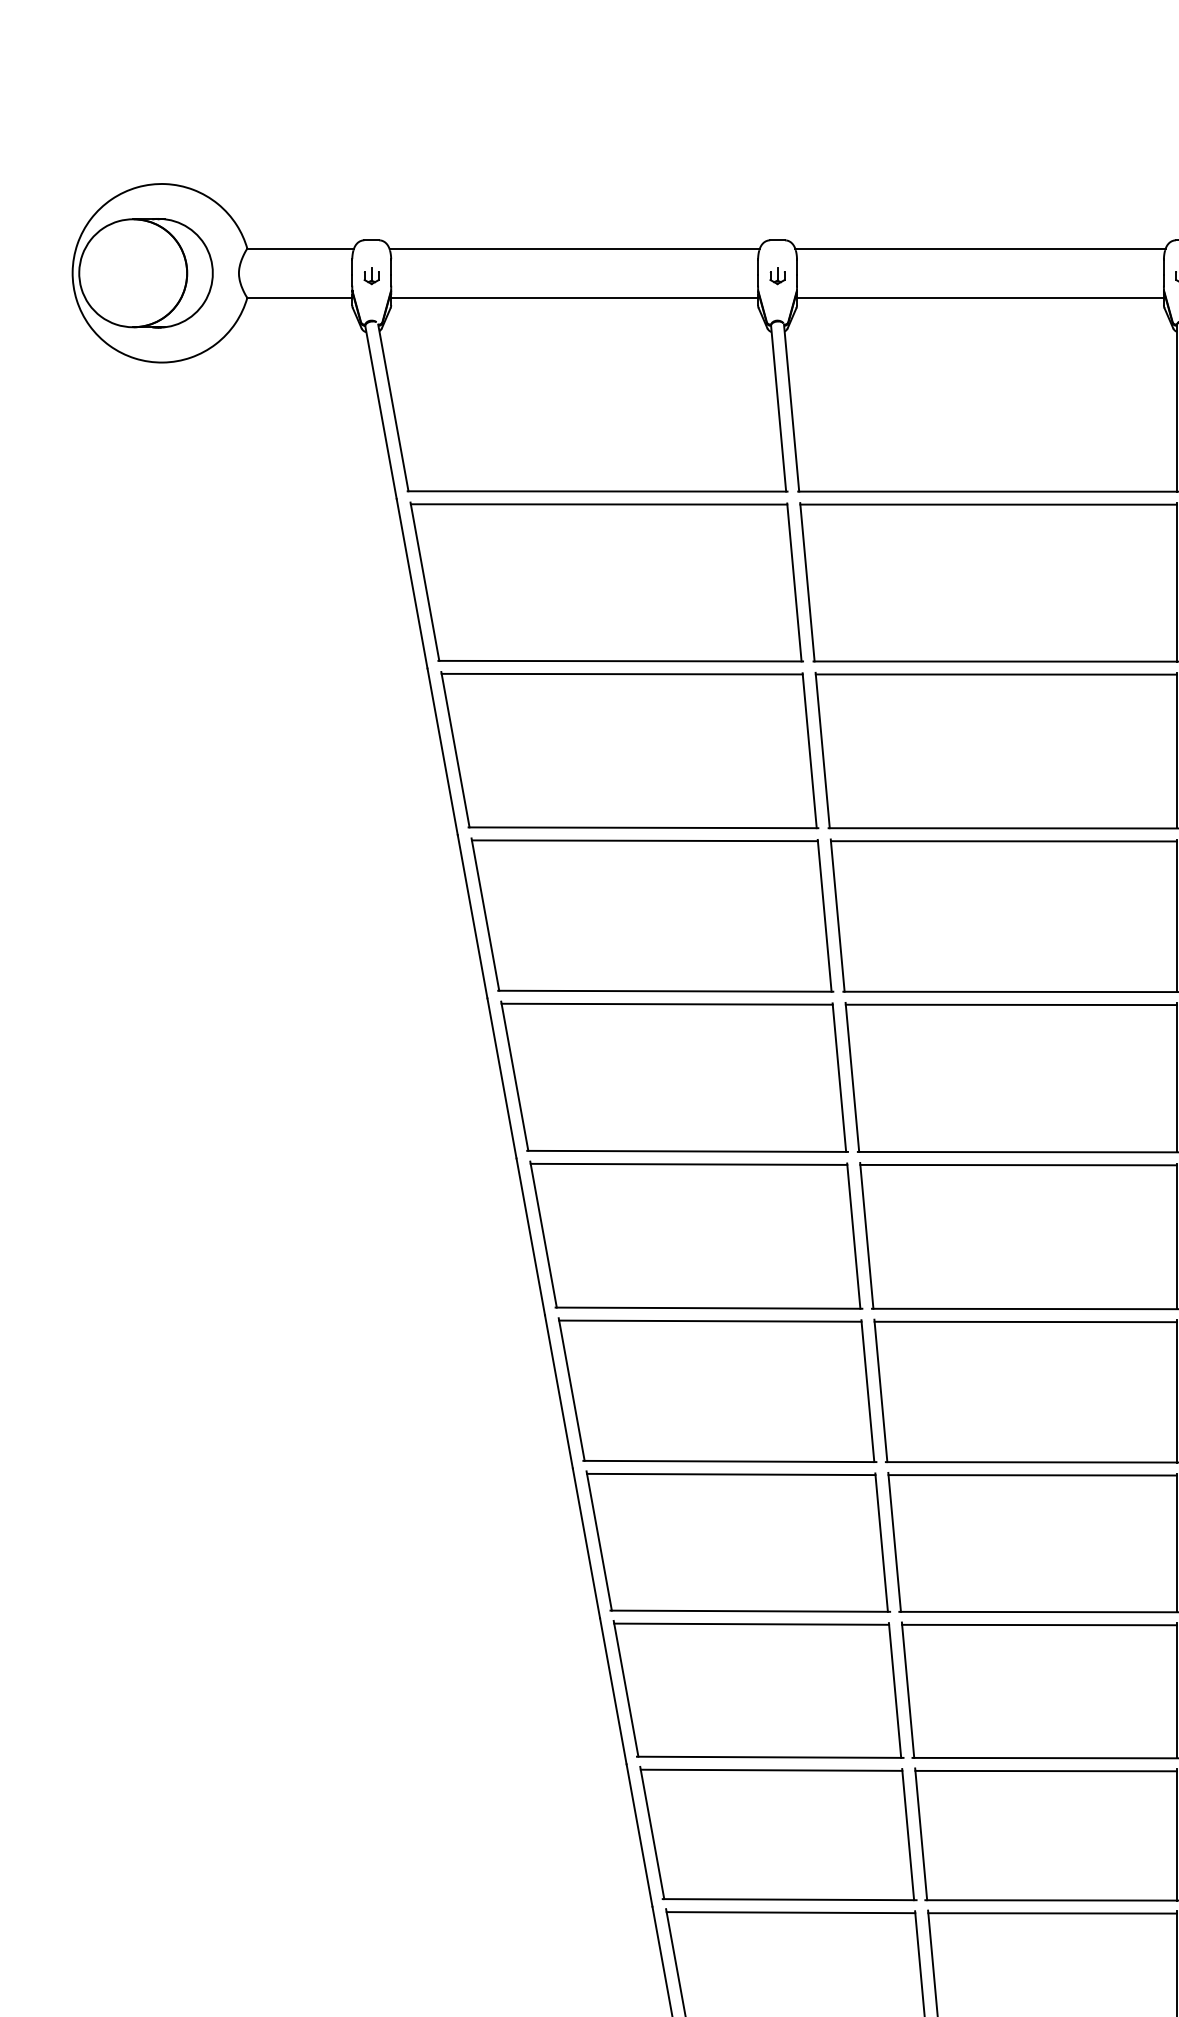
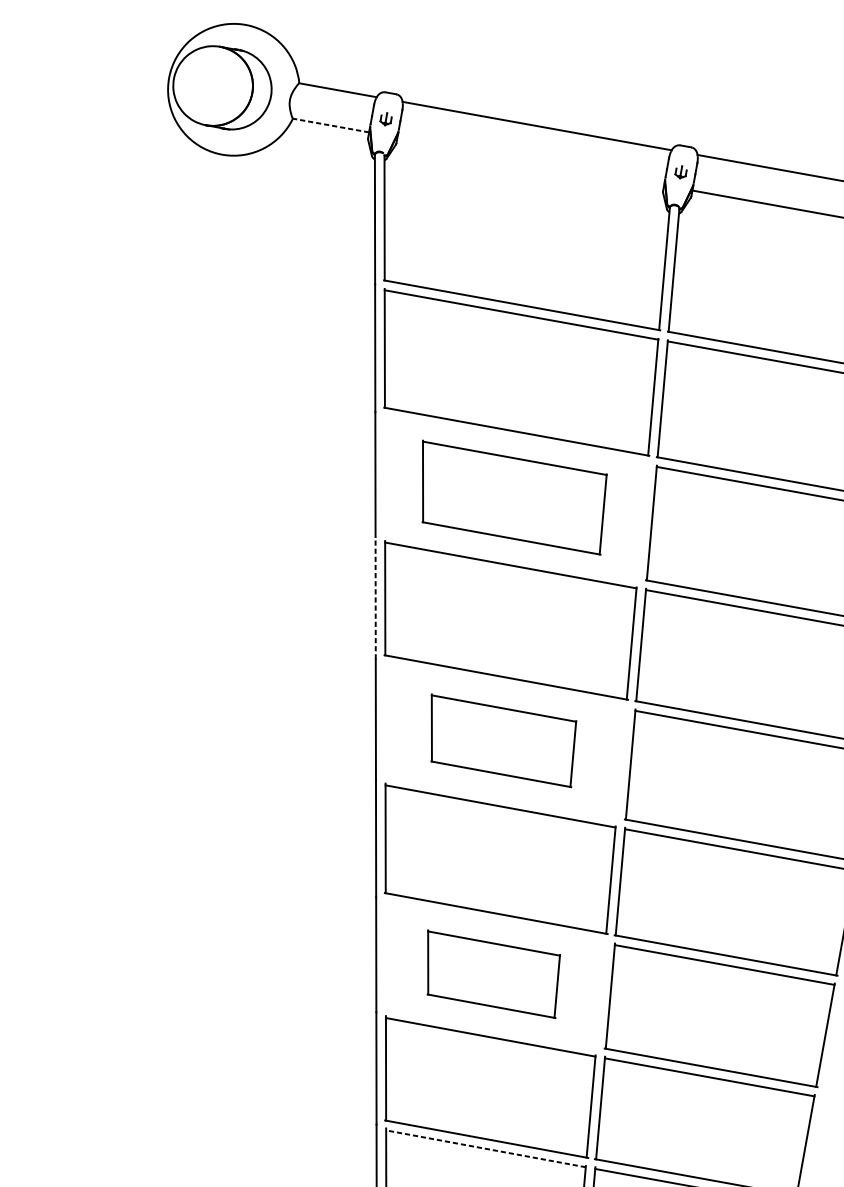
line: (299, 297) -> (330, 125), solid -> dashed
line: (574, 297) -> (530, 161), removed
part: (629, 750) -> (511, 497), size x0.7
line: (472, 916) -> (375, 597), solid -> dashed
part: (674, 1076) -> (501, 740), size x0.6
part: (717, 1389) -> (491, 973), size x0.6
line: (751, 1624) -> (485, 1149), solid -> dashed

